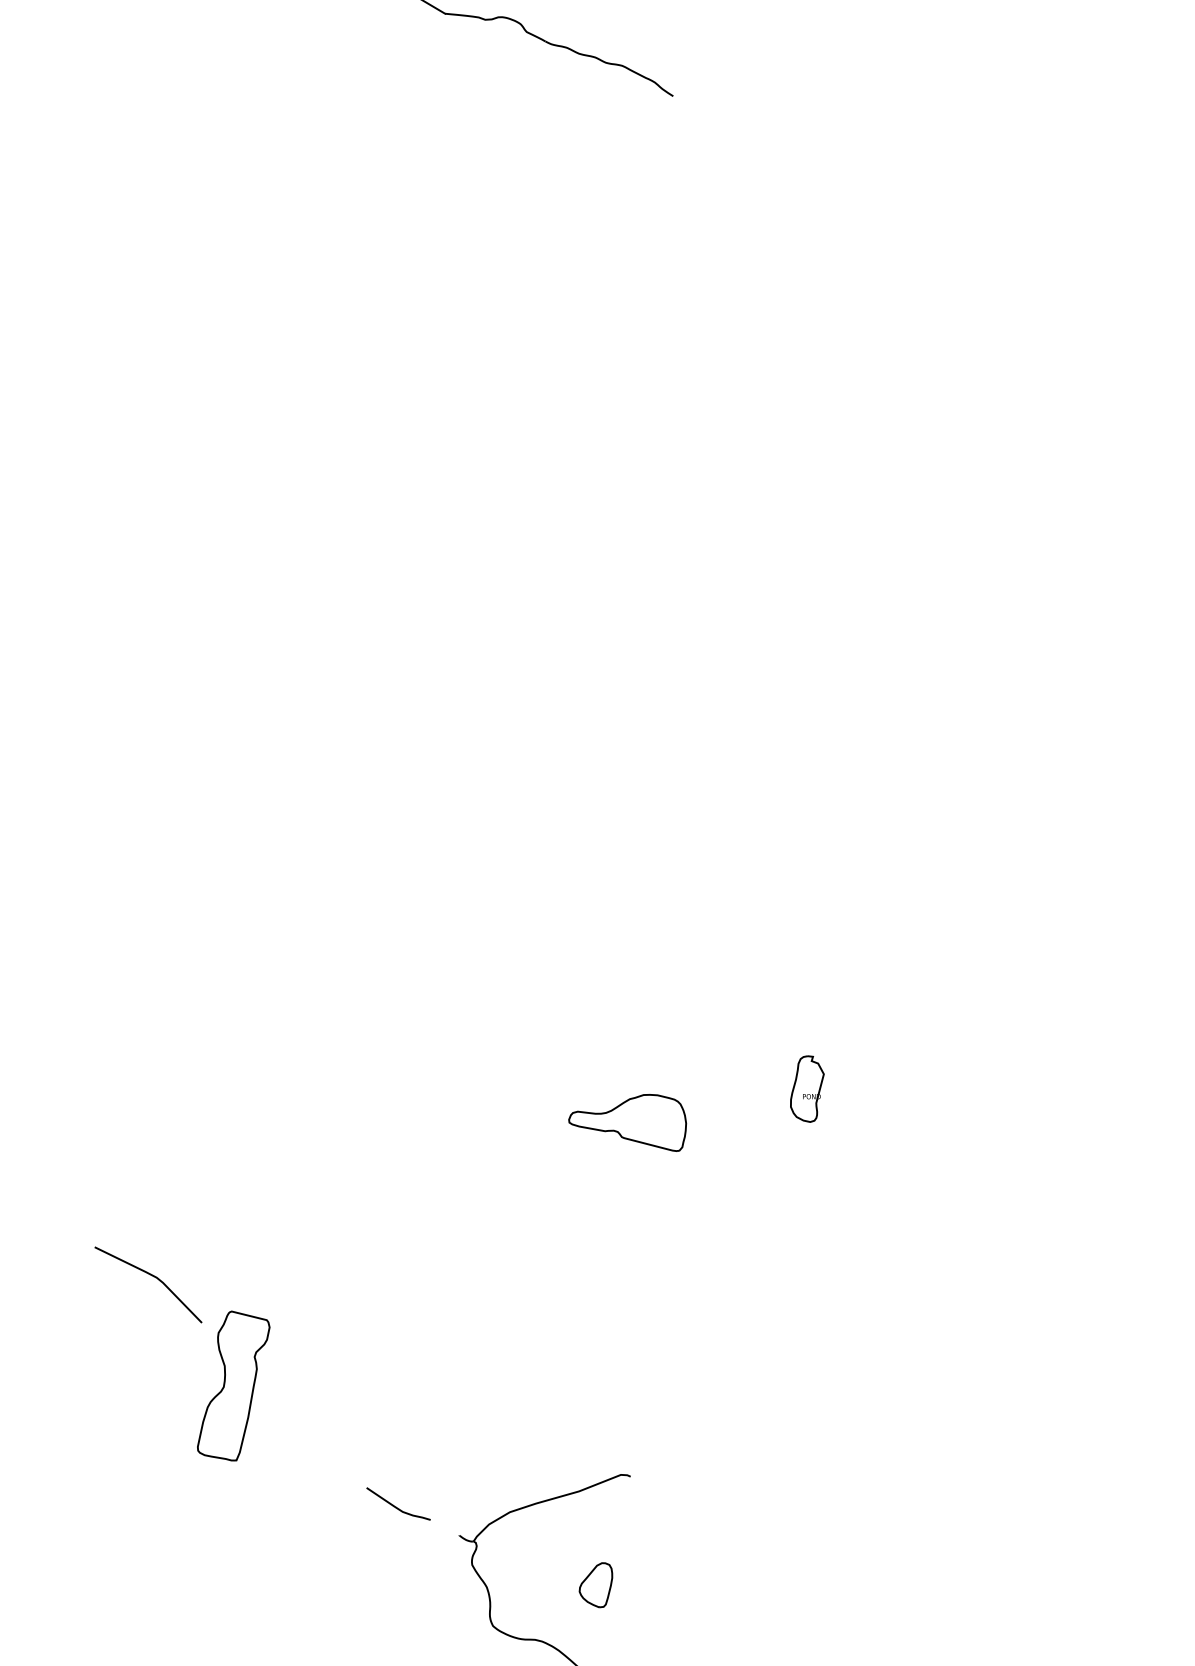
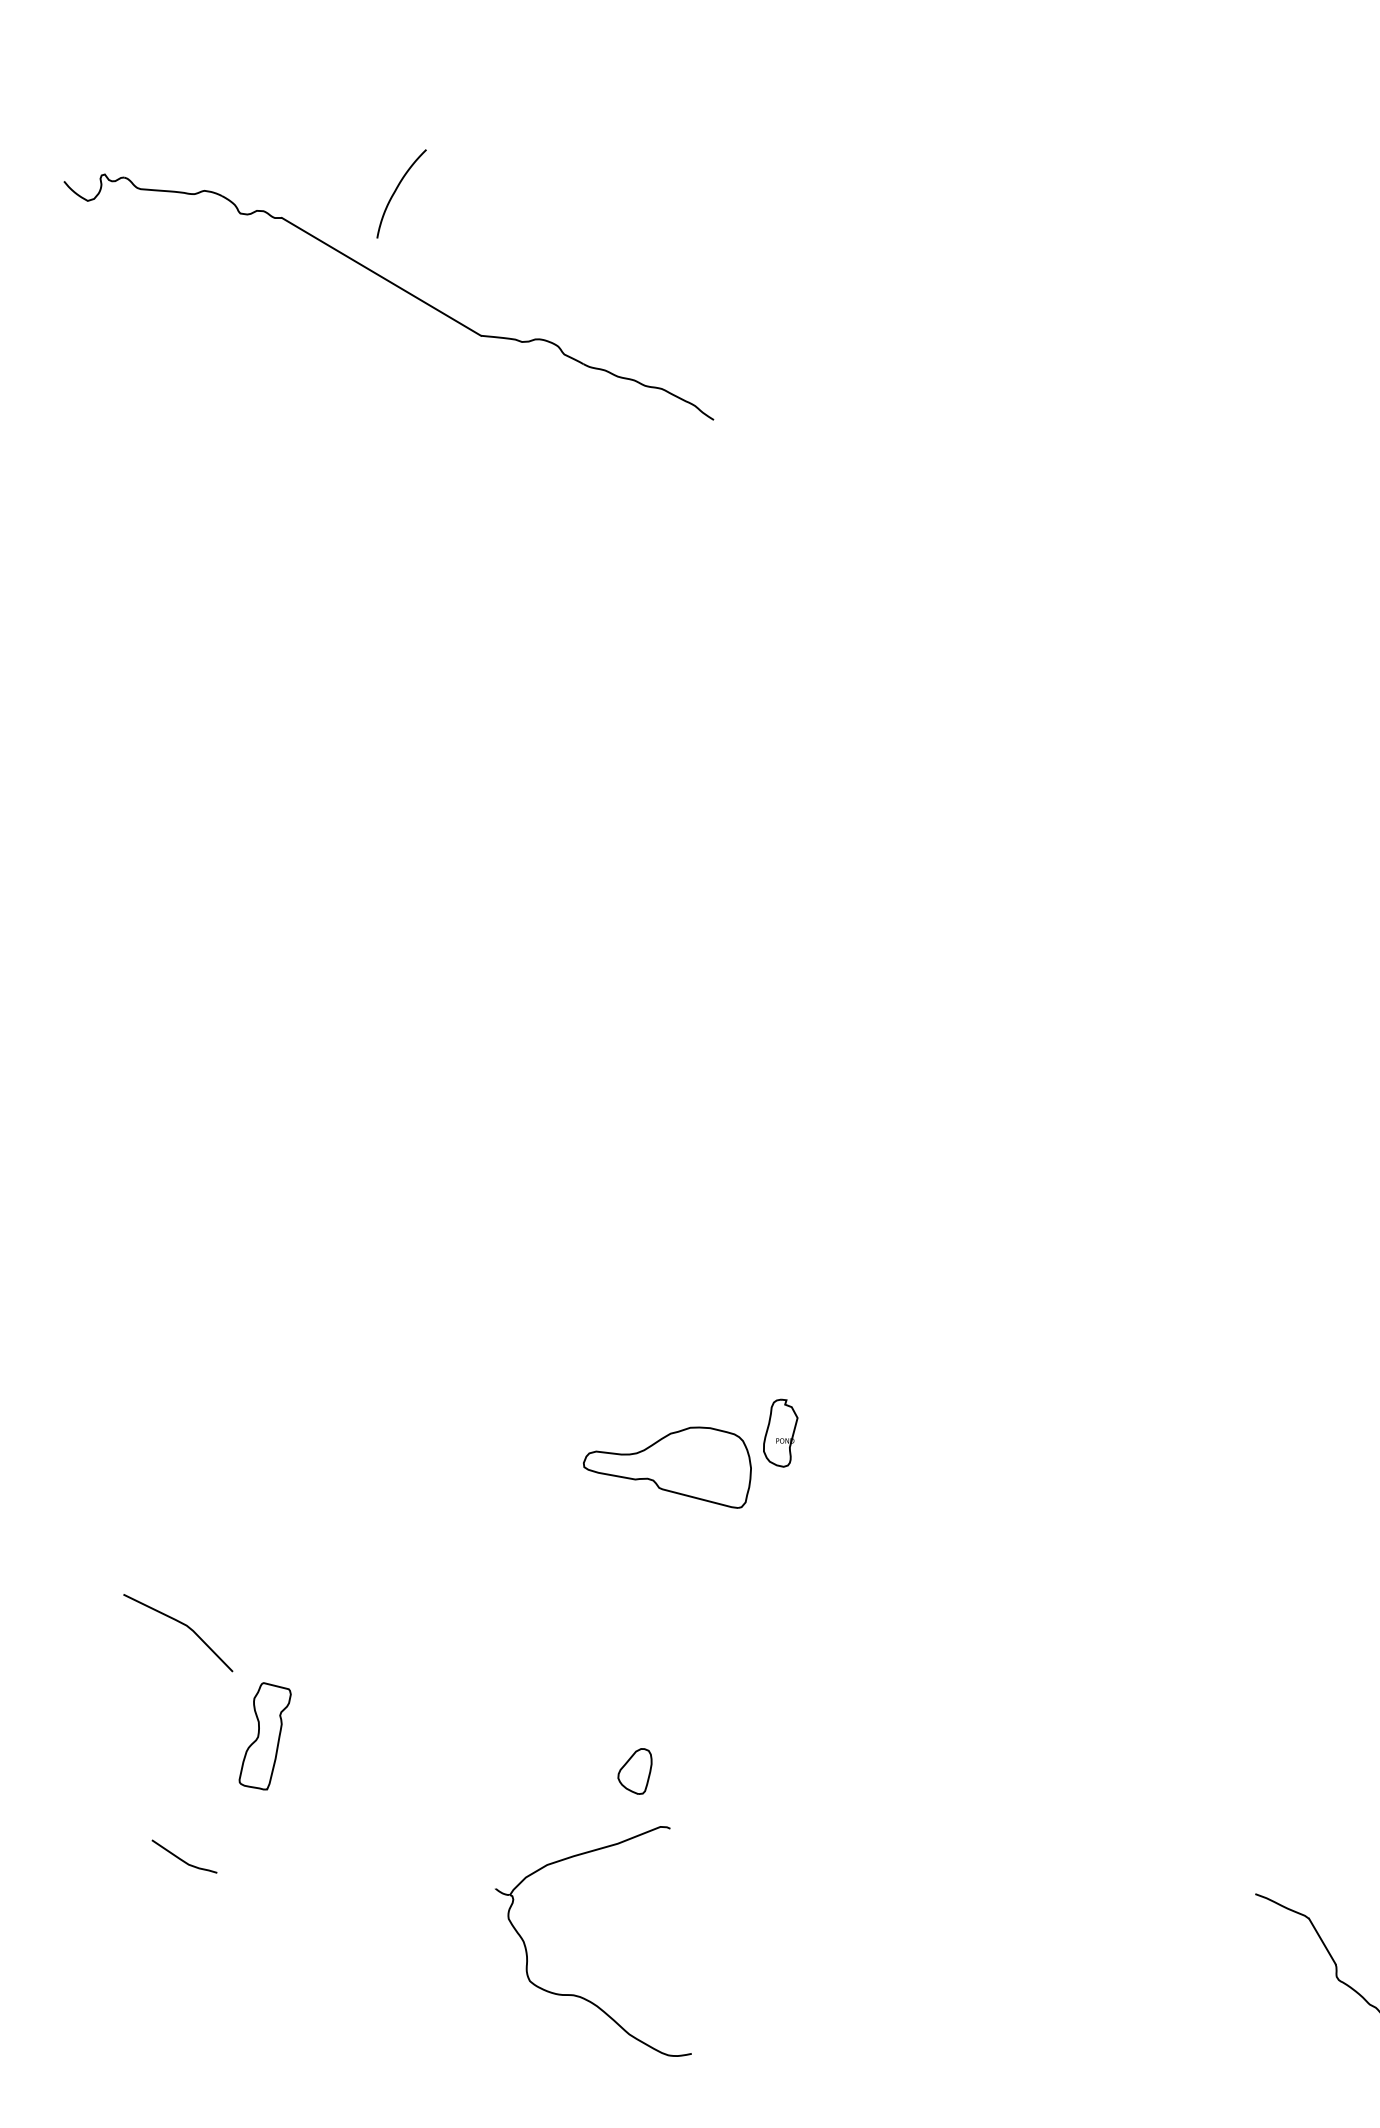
part: (807, 1088) -> (780, 1432), moved
part: (626, 1122) -> (666, 1467), size x1.4
part: (232, 1386) -> (264, 1736), size x0.7
curve: (395, 1505) -> (181, 1858), moved
part: (595, 1585) -> (634, 1771), moved

